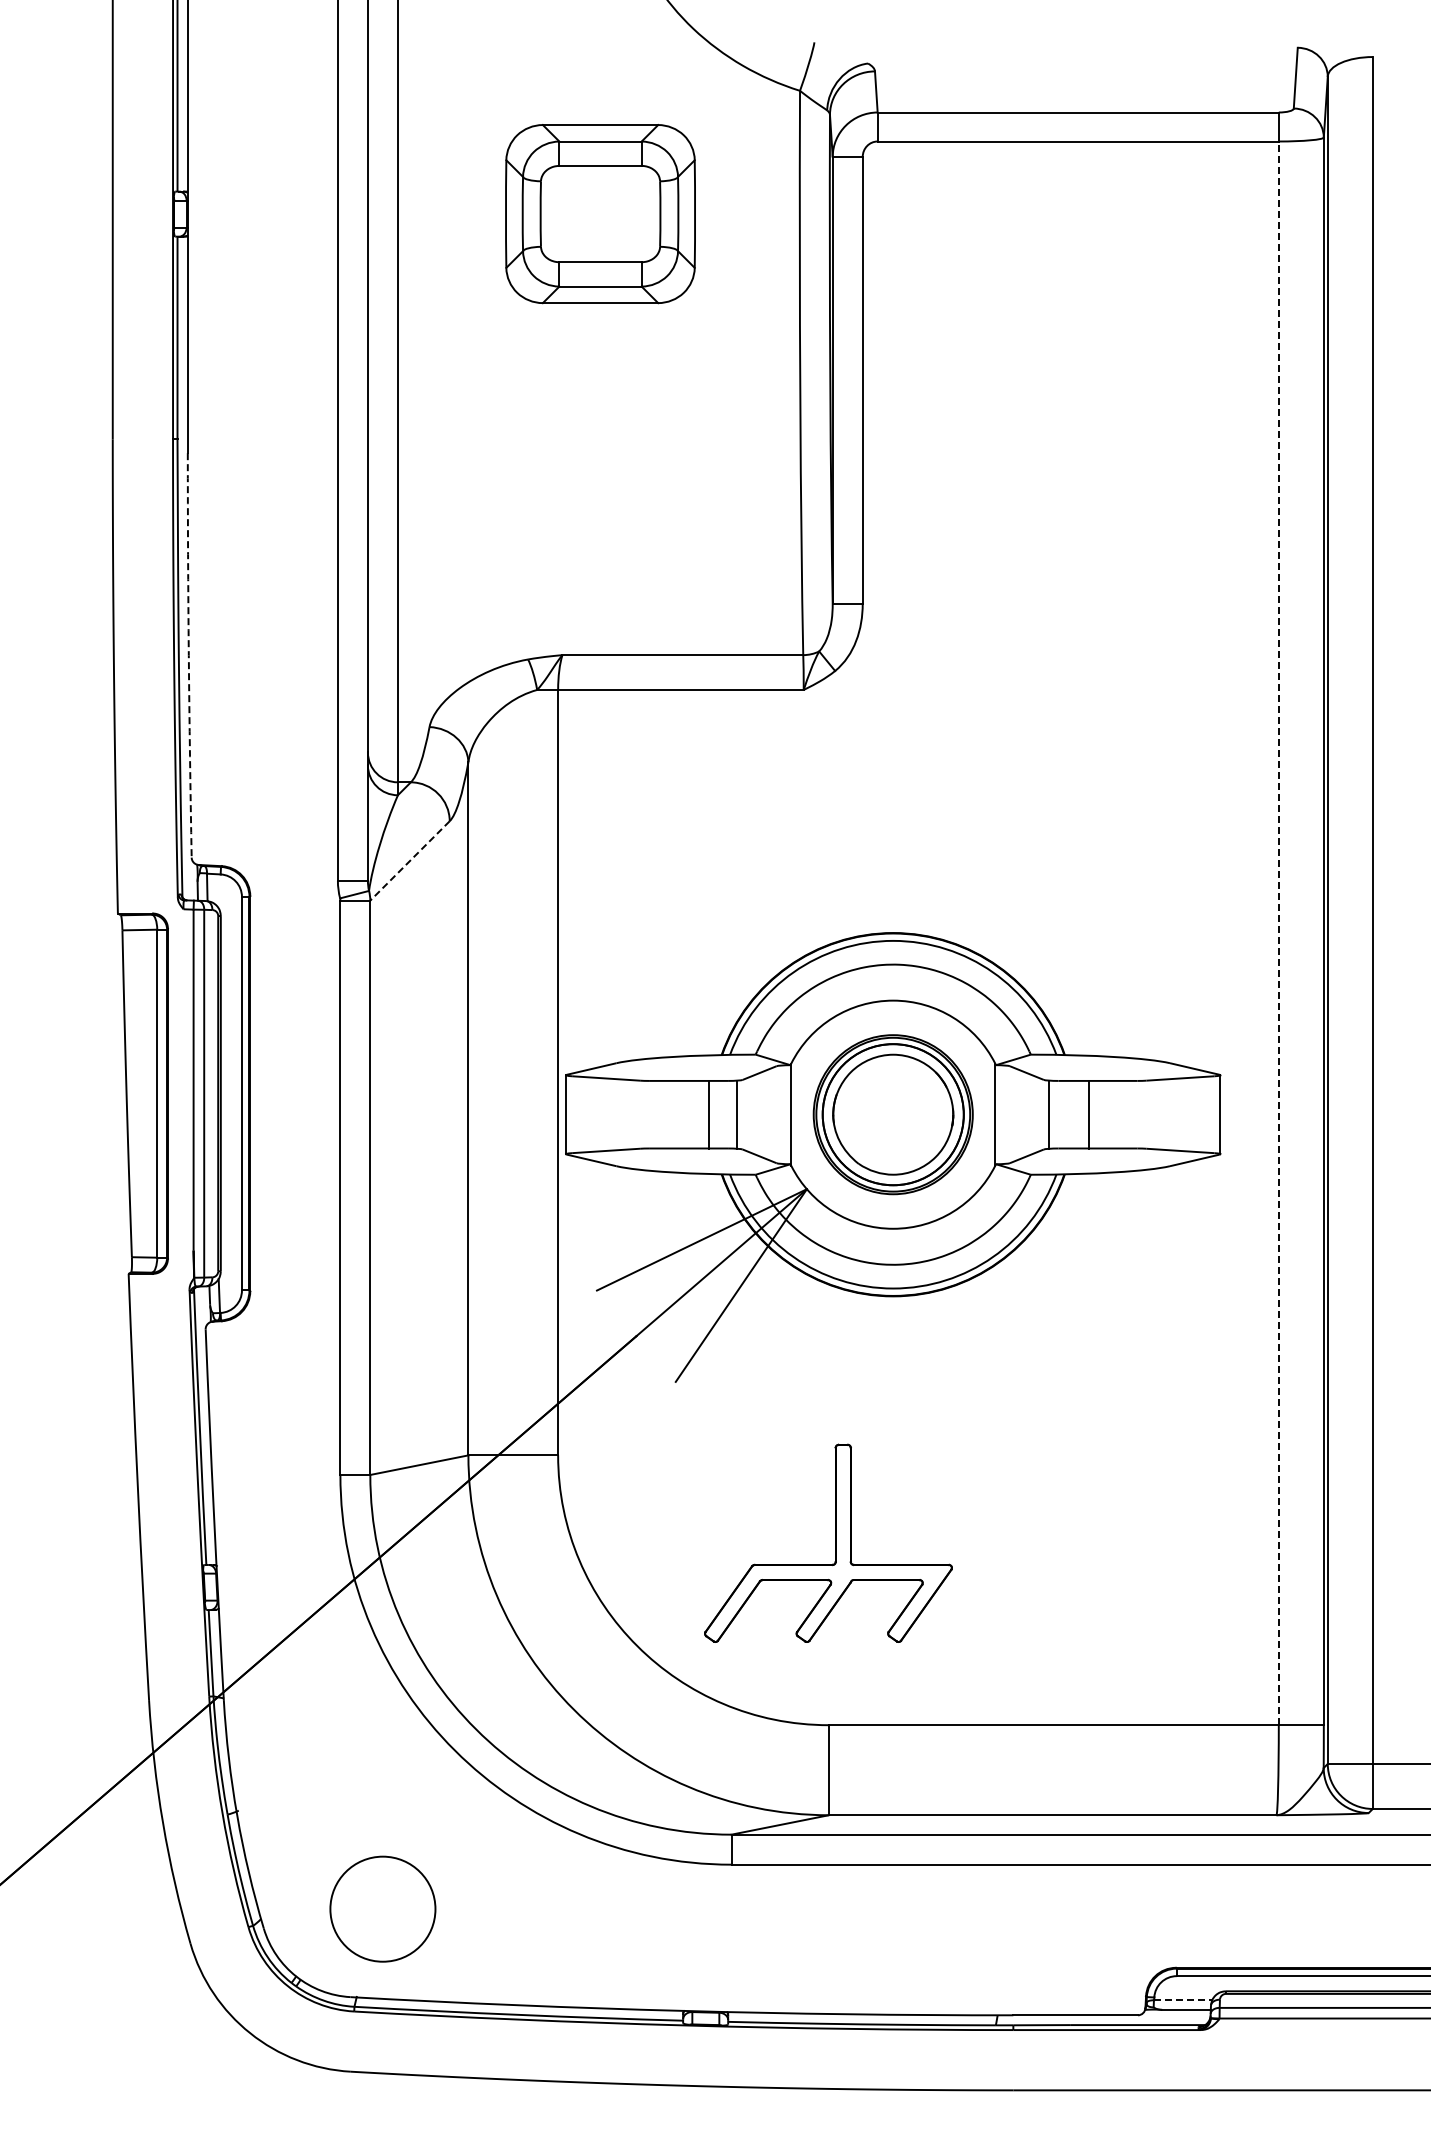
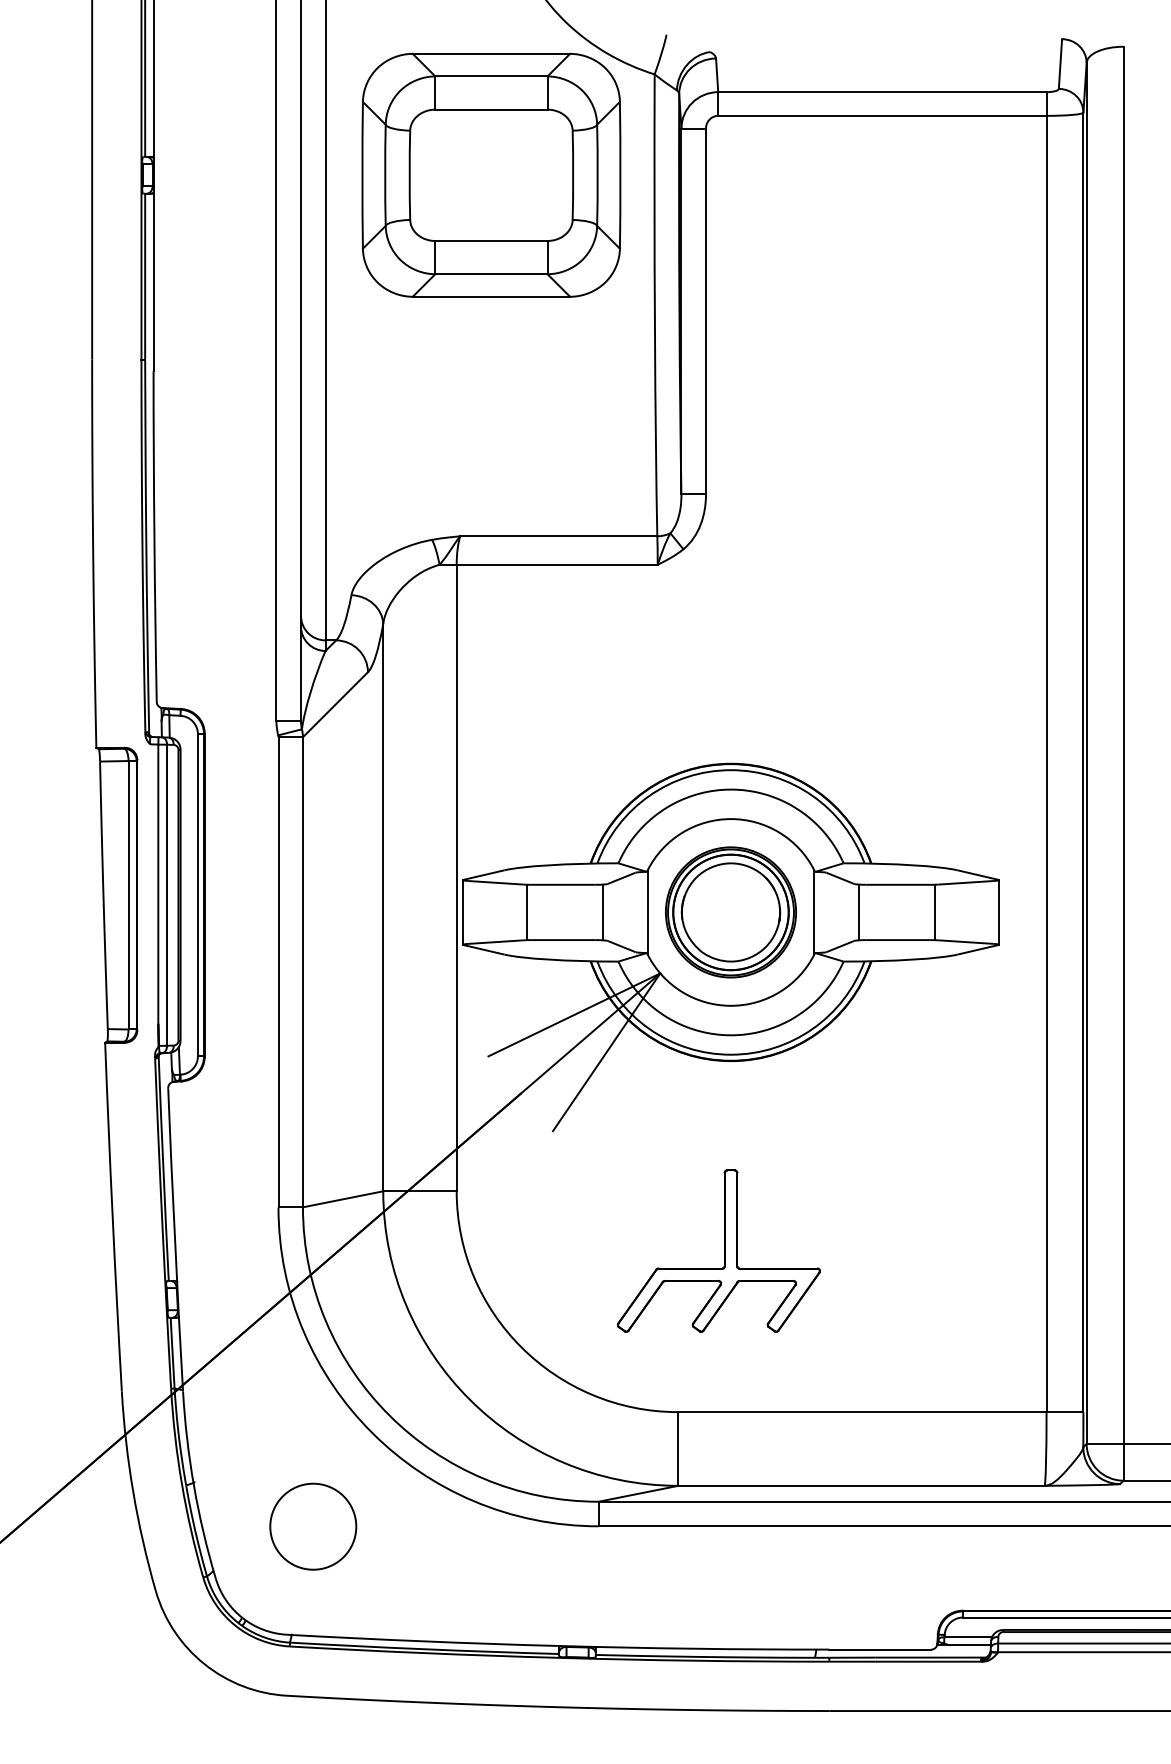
part: (600, 213) -> (491, 174), size x1.67
arc: (188, 655) -> (154, 536), dashed -> solid
line: (409, 861) -> (335, 705), dashed -> solid
line: (1278, 933) -> (1046, 764), dashed -> solid
line: (709, 1114) -> (527, 912), moved
line: (1089, 1114) -> (934, 912), moved
part: (835, 1542) -> (724, 1250), moved
circle: (382, 1908) -> (312, 1526), moved
line: (1183, 2000) -> (968, 1637), dashed -> solid

